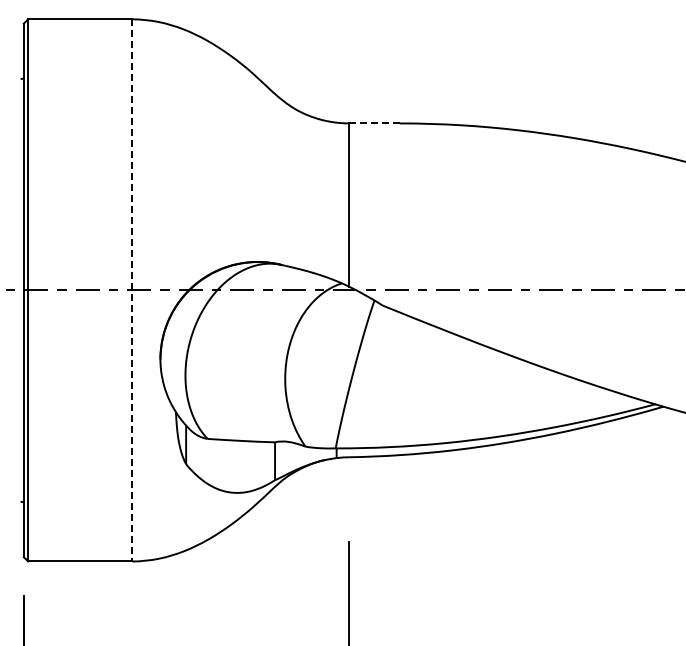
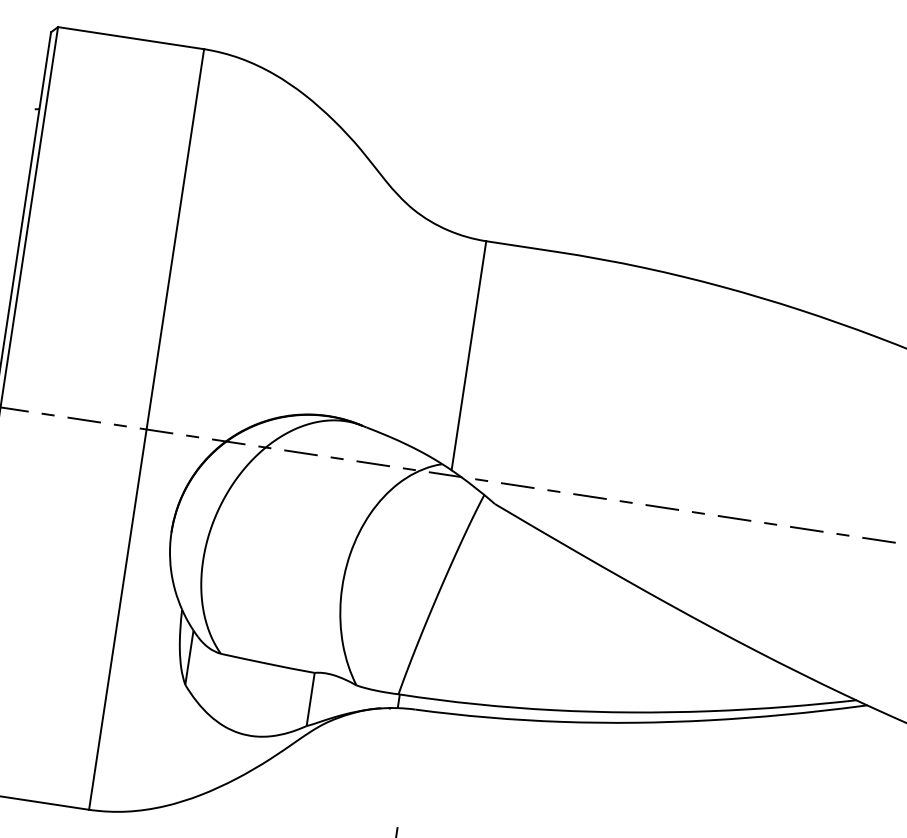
line: (373, 123) -> (520, 246), dashed -> solid
line: (132, 290) -> (146, 429), dashed -> solid

